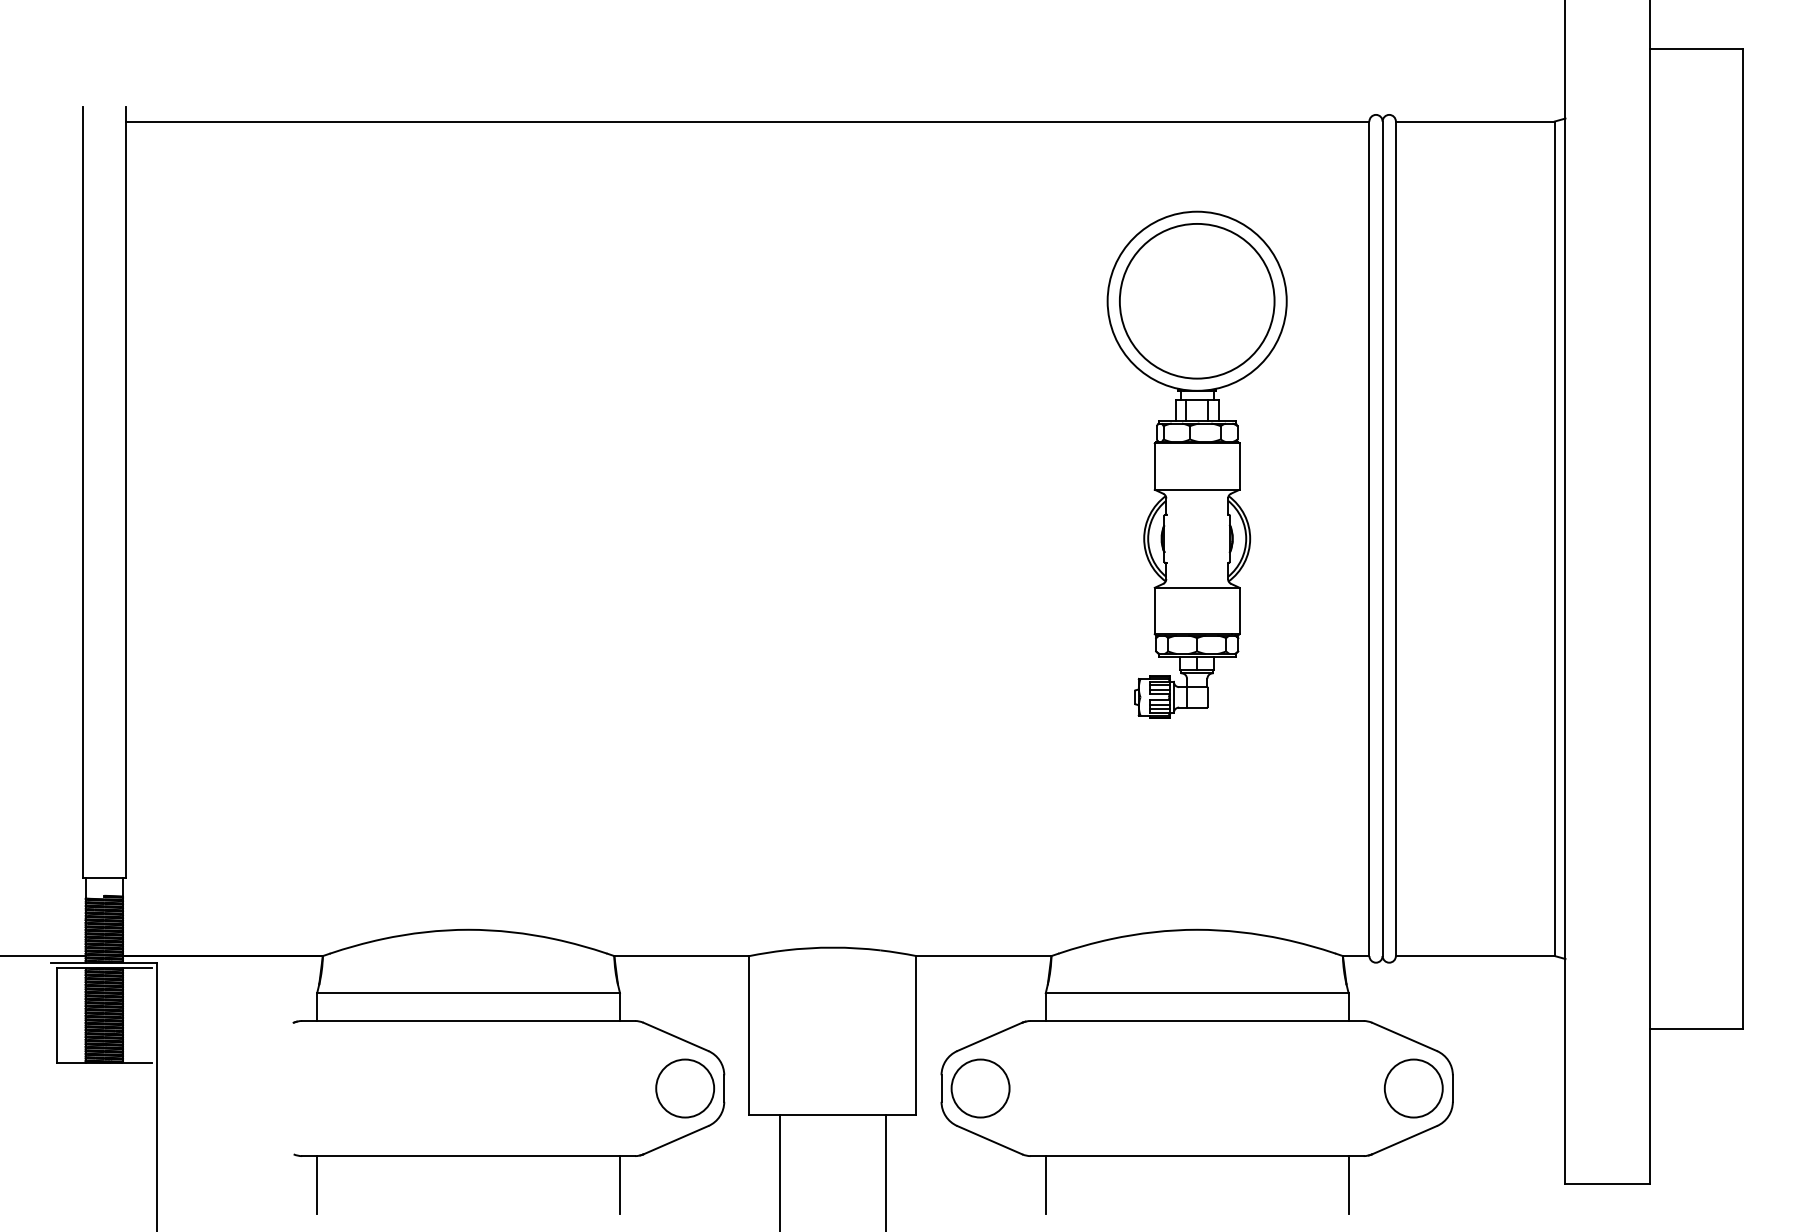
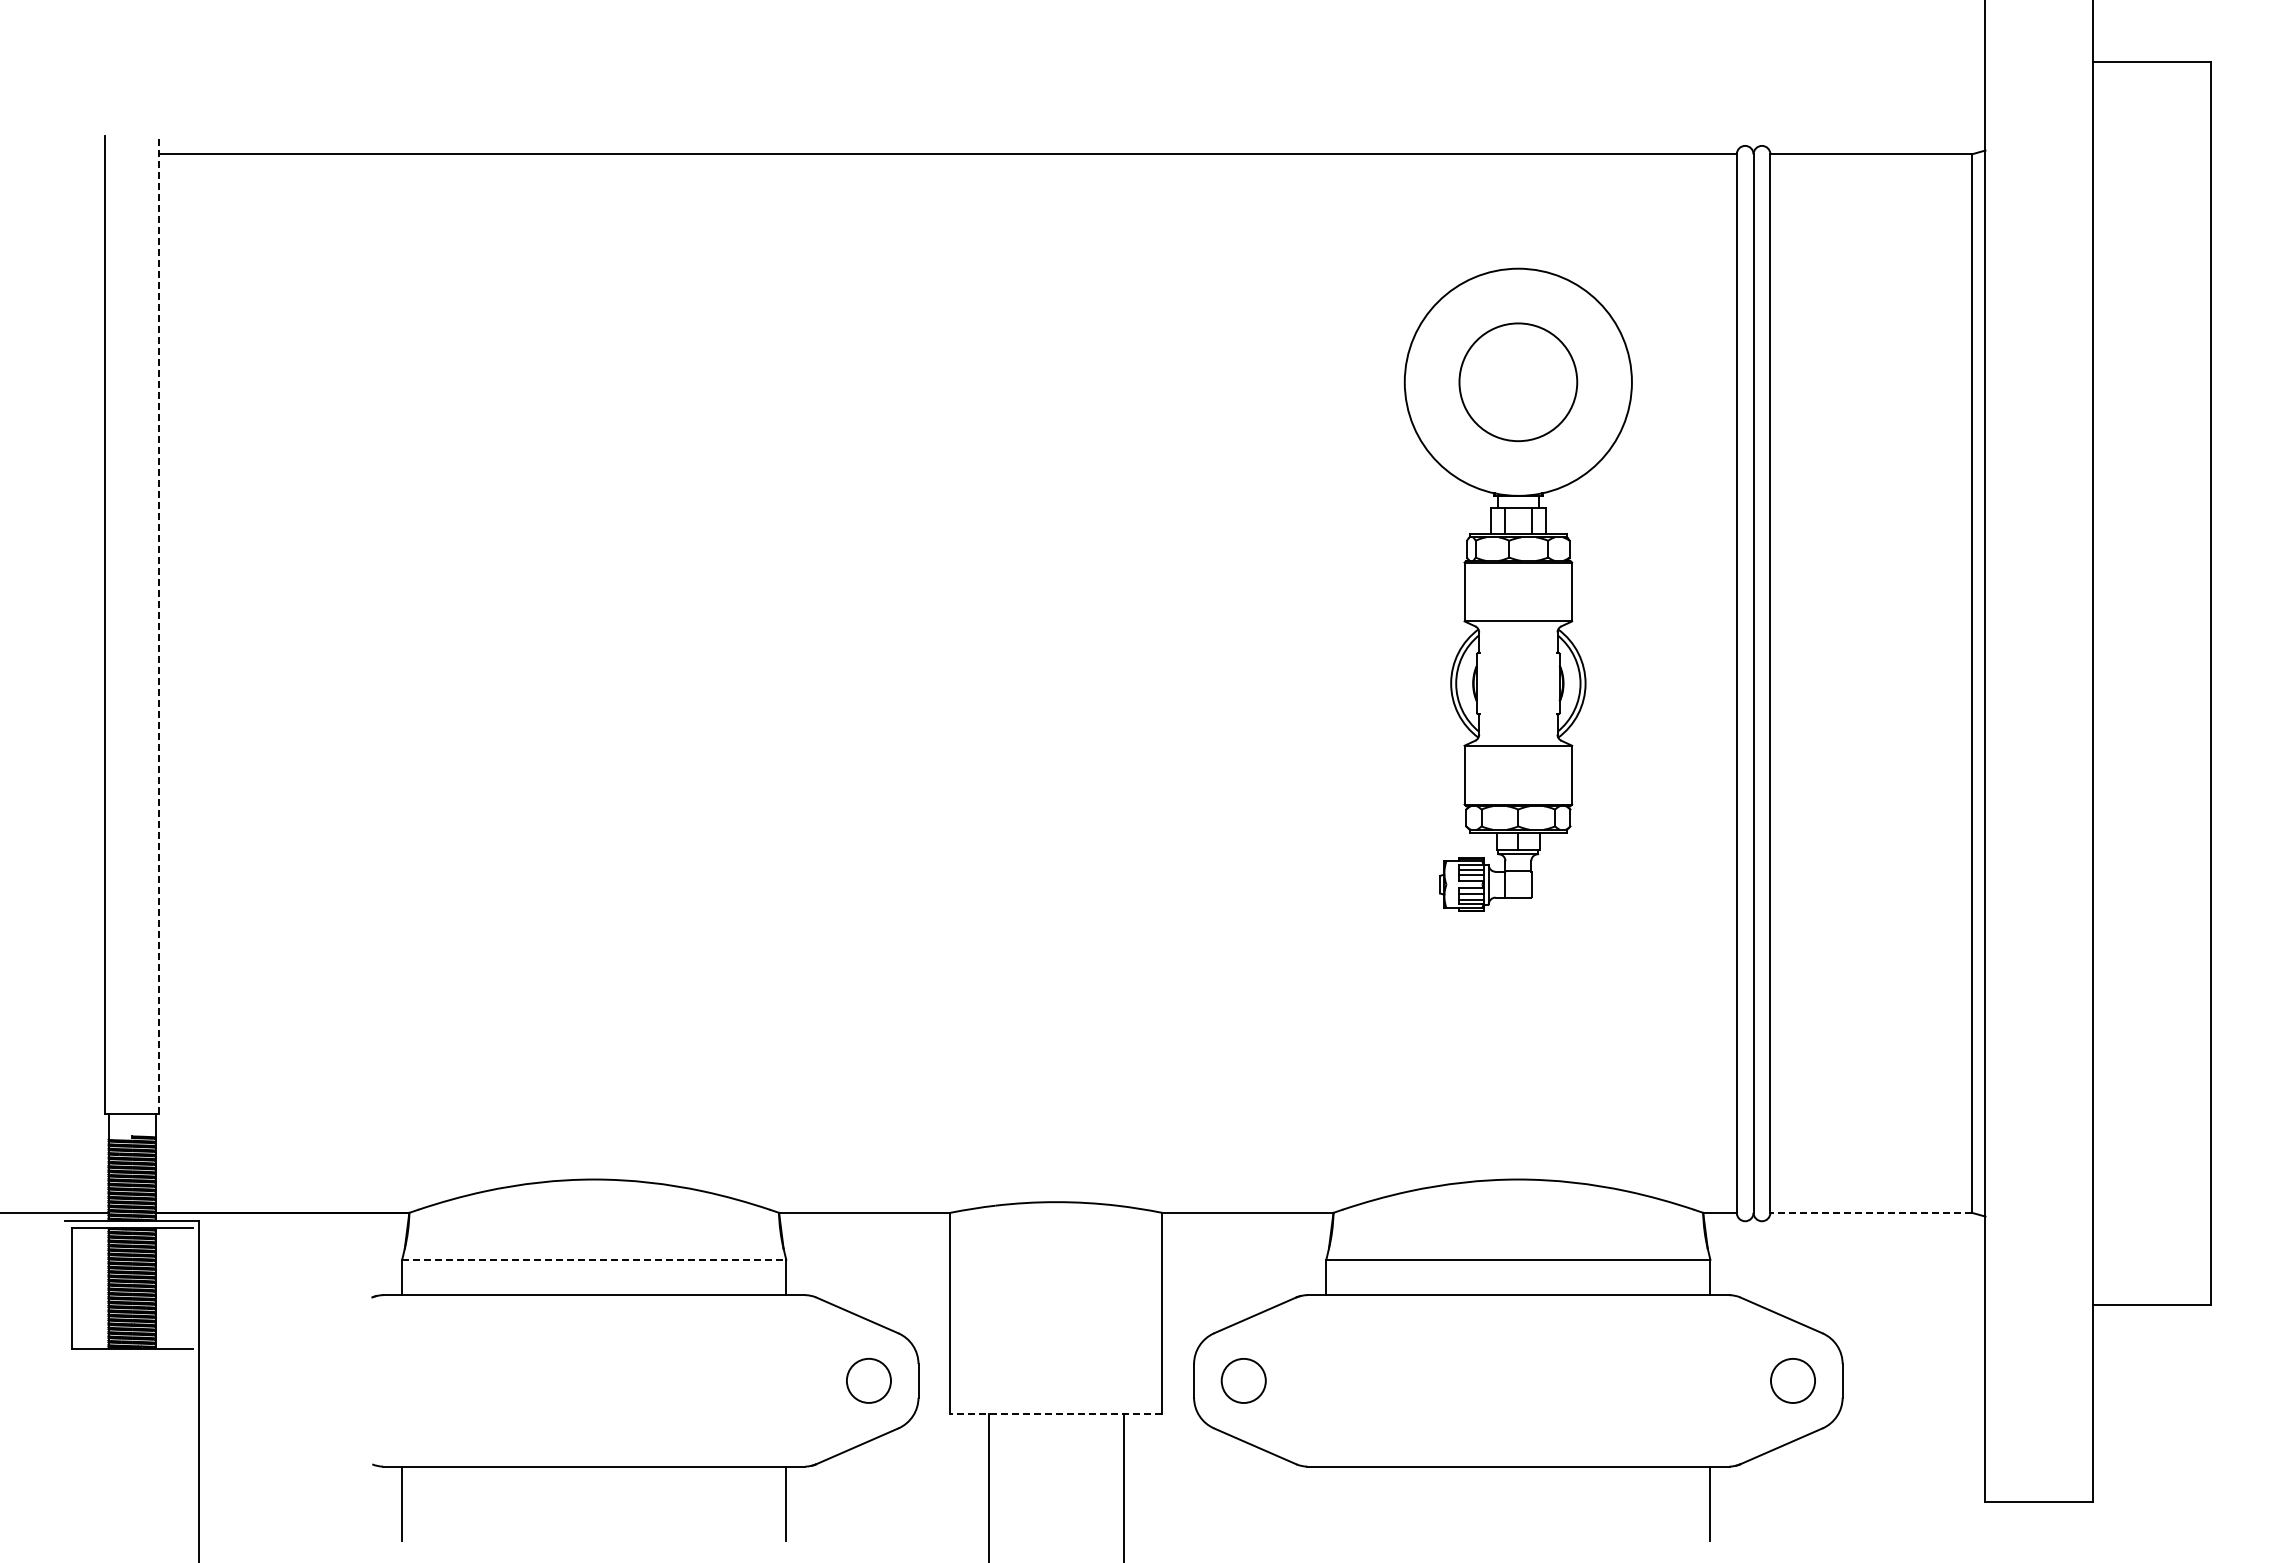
circle: (1197, 301) -> (1518, 382), size x0.6
line: (125, 493) -> (159, 625), solid -> dashed
line: (1475, 955) -> (1871, 1212), solid -> dashed
line: (468, 992) -> (594, 1259), solid -> dashed
circle: (684, 1088) -> (868, 1380), size x0.6
circle: (980, 1088) -> (1243, 1380), size x0.6
circle: (1413, 1088) -> (1792, 1380), size x0.6
line: (833, 1115) -> (1056, 1414), solid -> dashed
line: (1045, 1185) -> (1326, 1503), removed

